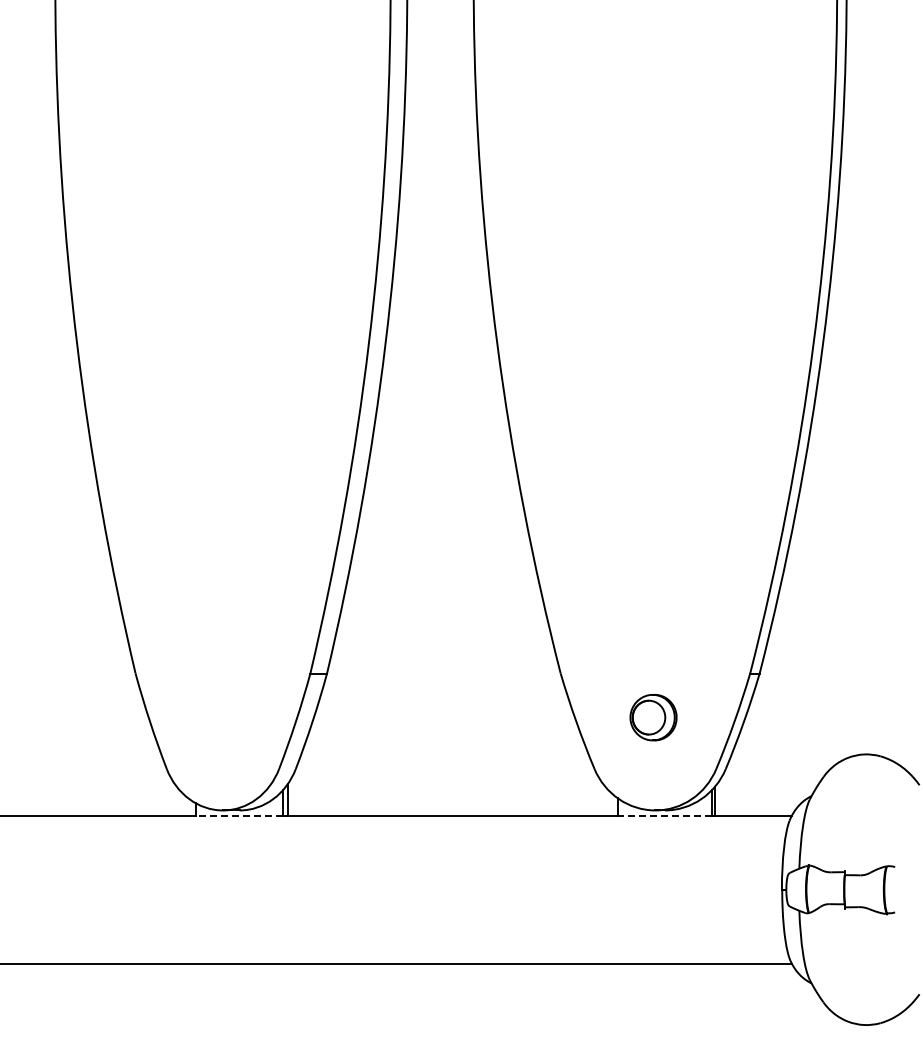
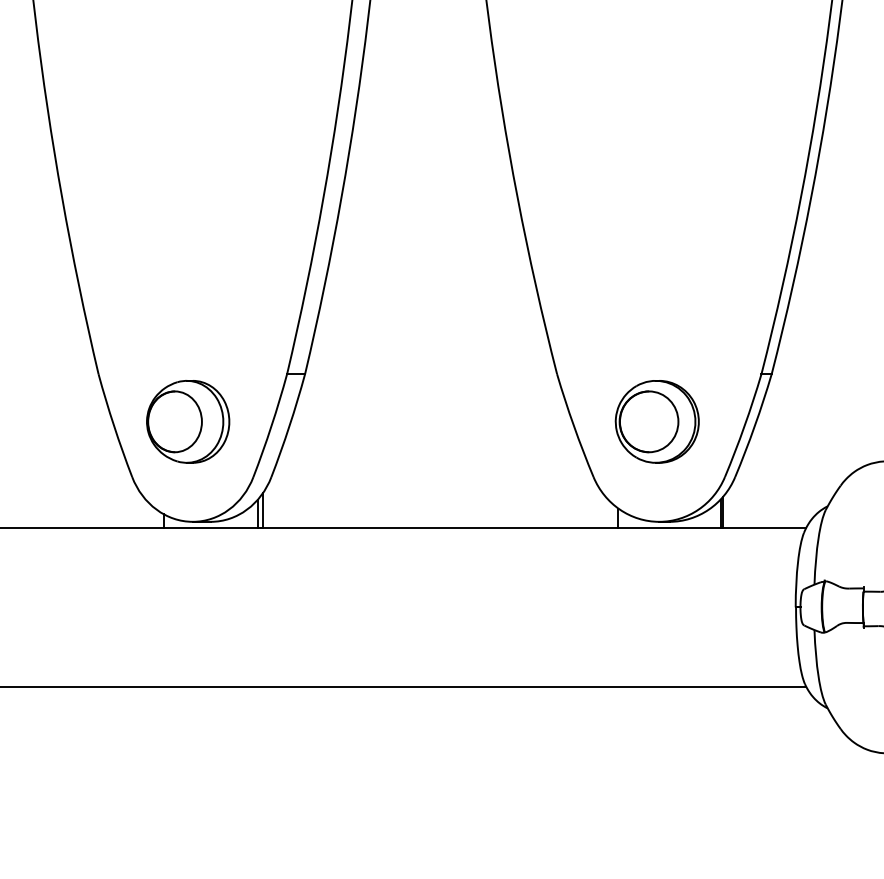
part: (218, 717) -> (188, 421), added
part: (653, 717) -> (657, 421), size x1.67
line: (239, 815) -> (210, 527), dashed -> solid
line: (664, 815) -> (669, 527), dashed -> solid

